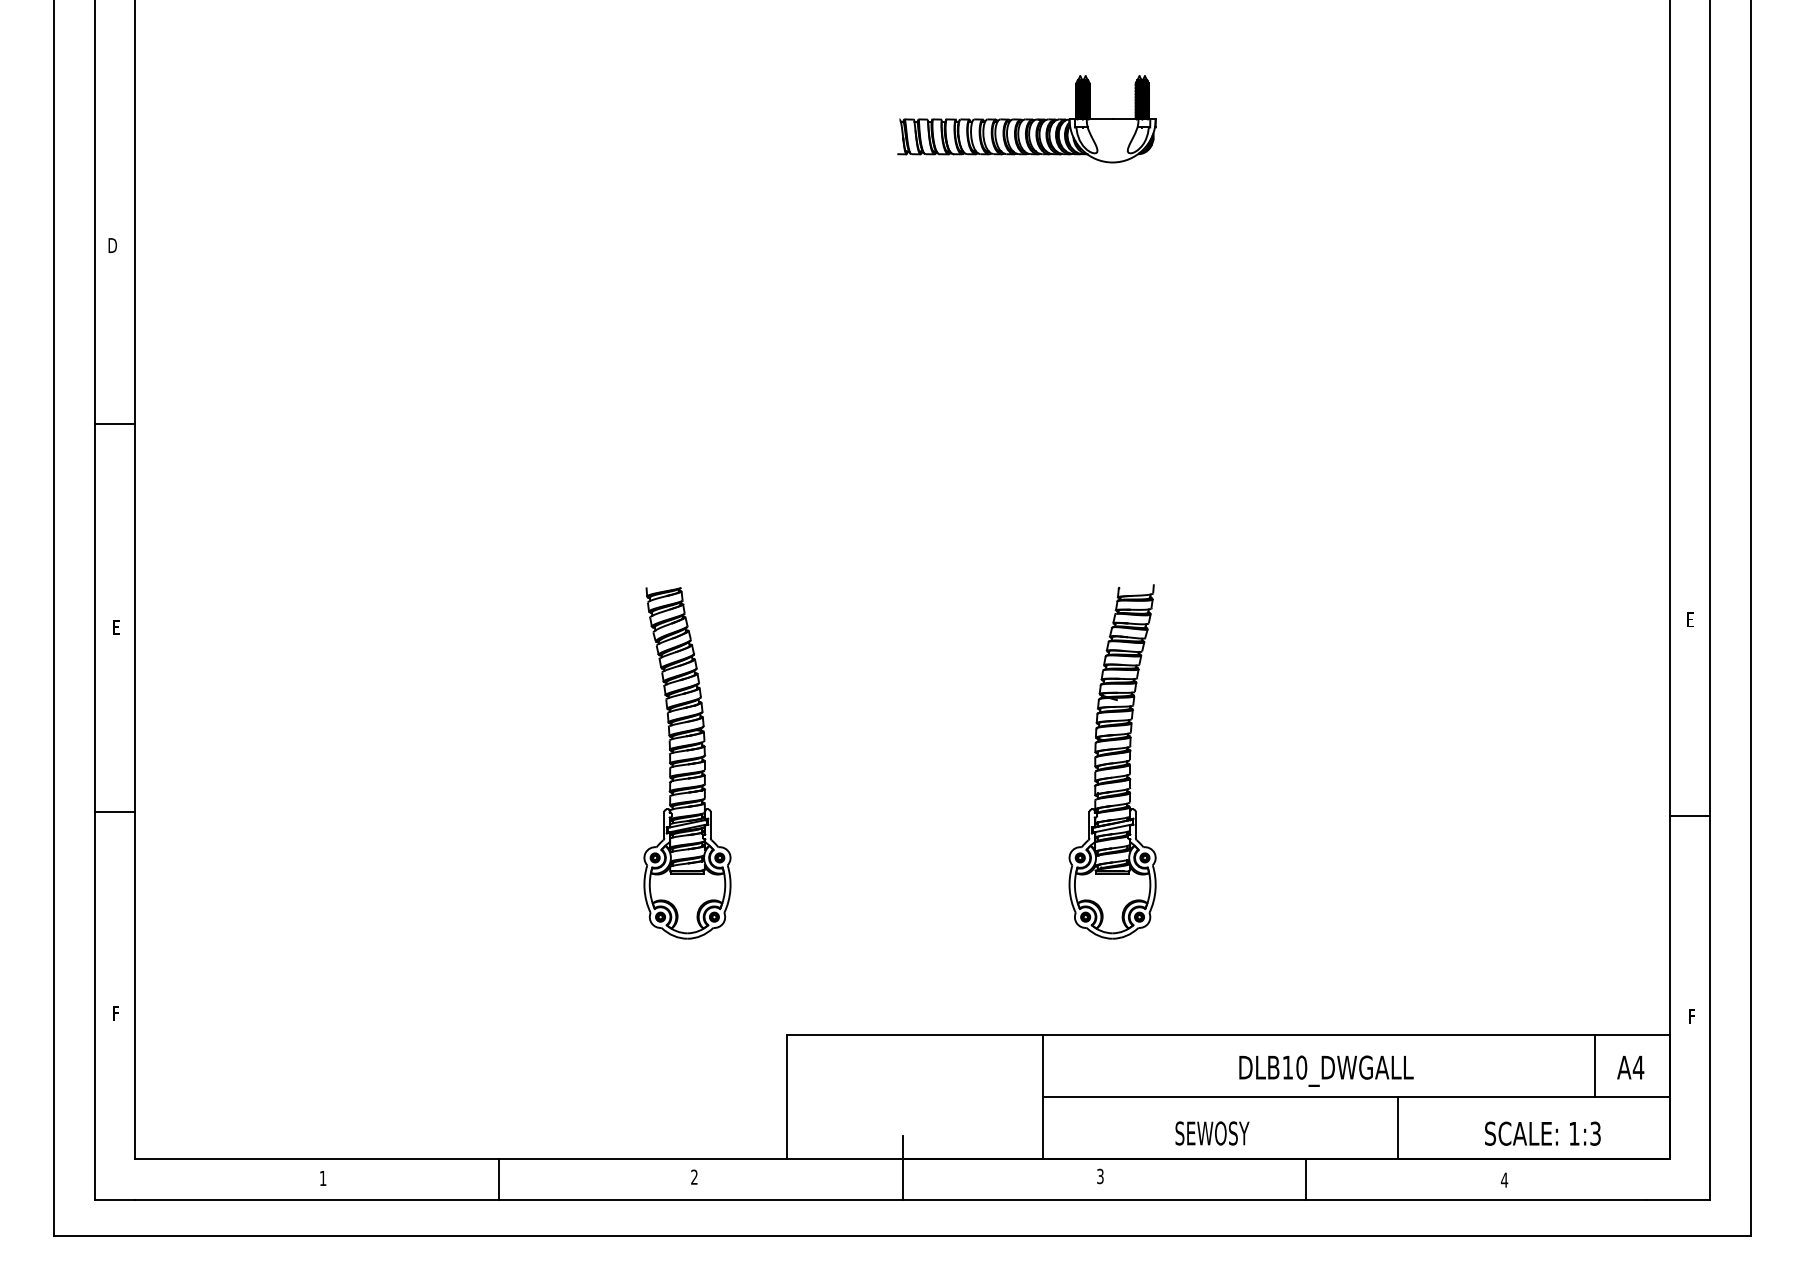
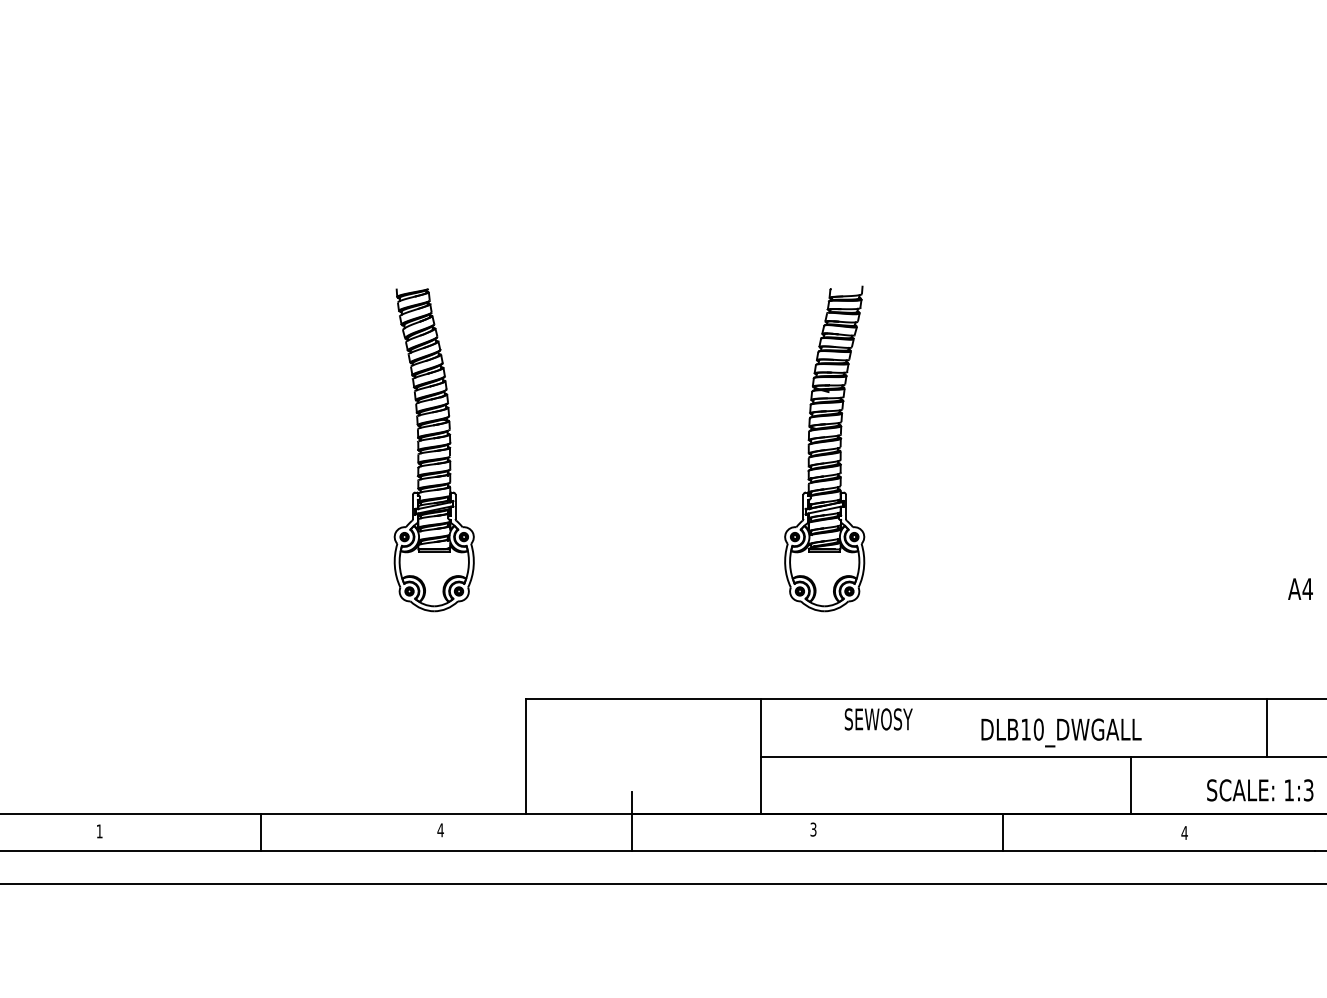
text: (1630, 1067) -> (1300, 589), moved
text: (1326, 1070) -> (1061, 732), moved
line: (1397, 1127) -> (1130, 784), moved
text: (1212, 1133) -> (878, 719), moved
text: (1542, 1133) -> (1259, 790), moved
text: (694, 1176) -> (440, 829), 2 -> 4

